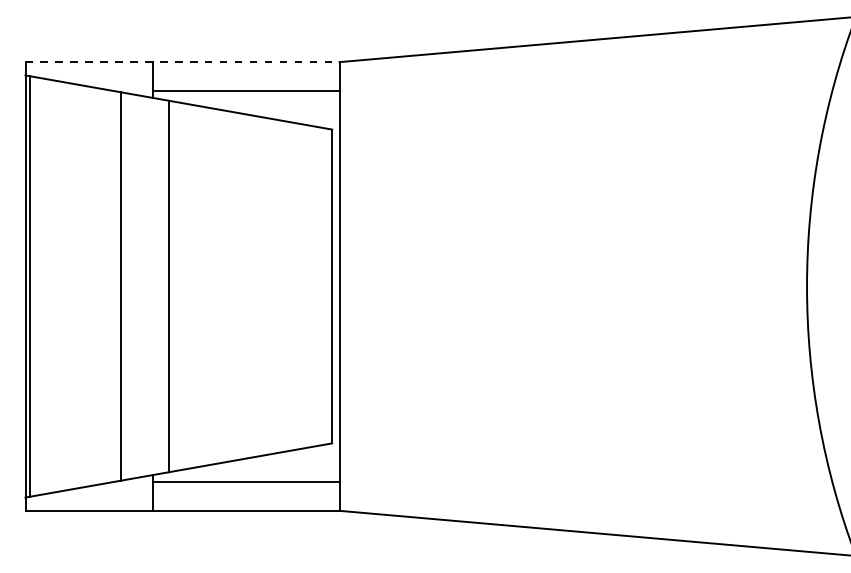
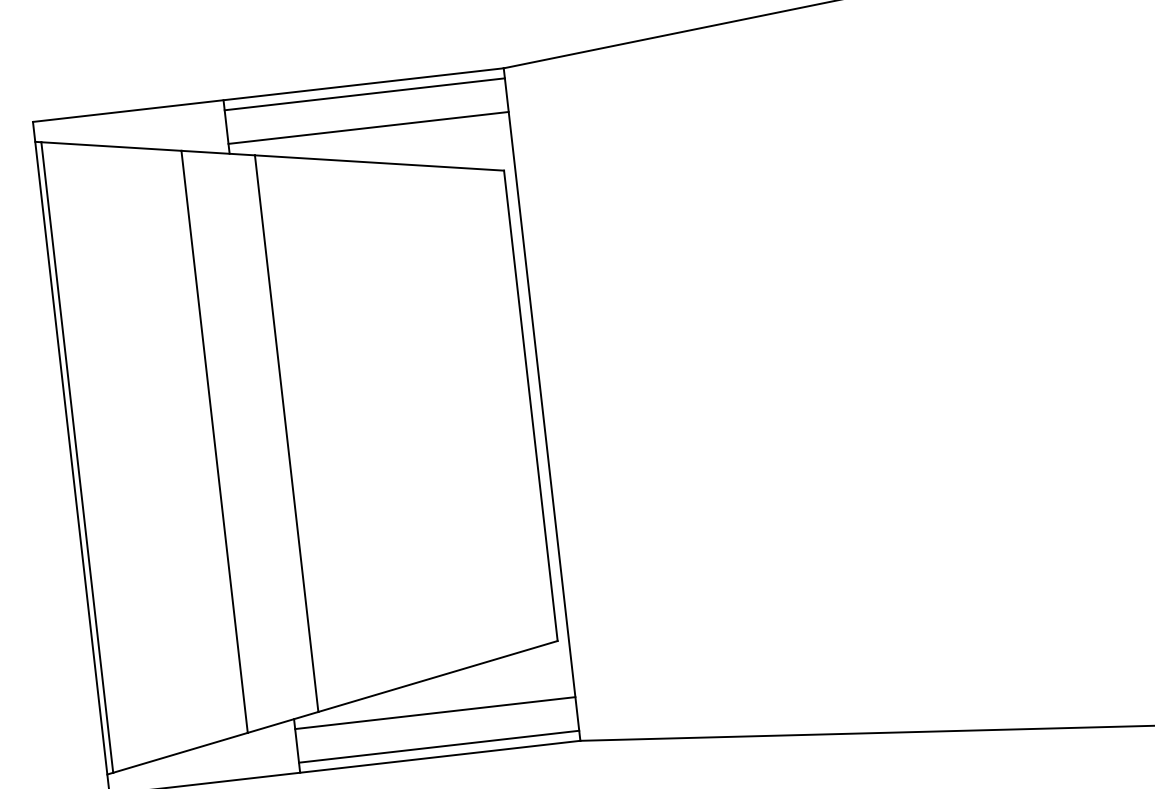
line: (183, 62) -> (269, 95), dashed -> solid
line: (245, 68) -> (363, 93), added
line: (245, 504) -> (438, 747), added

